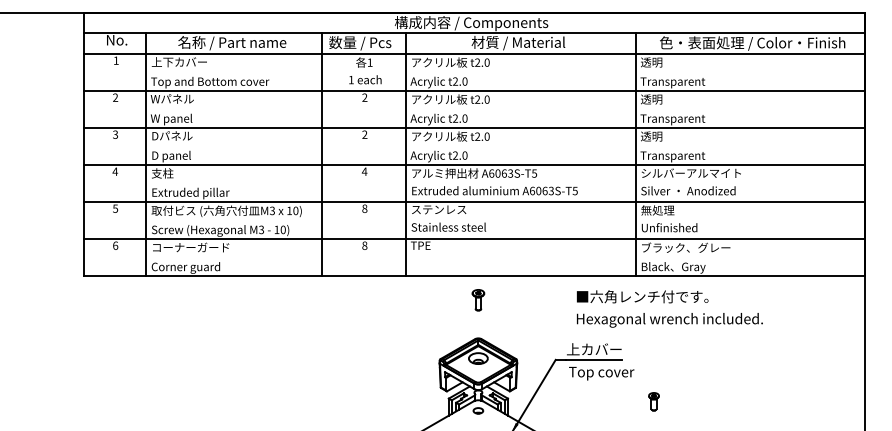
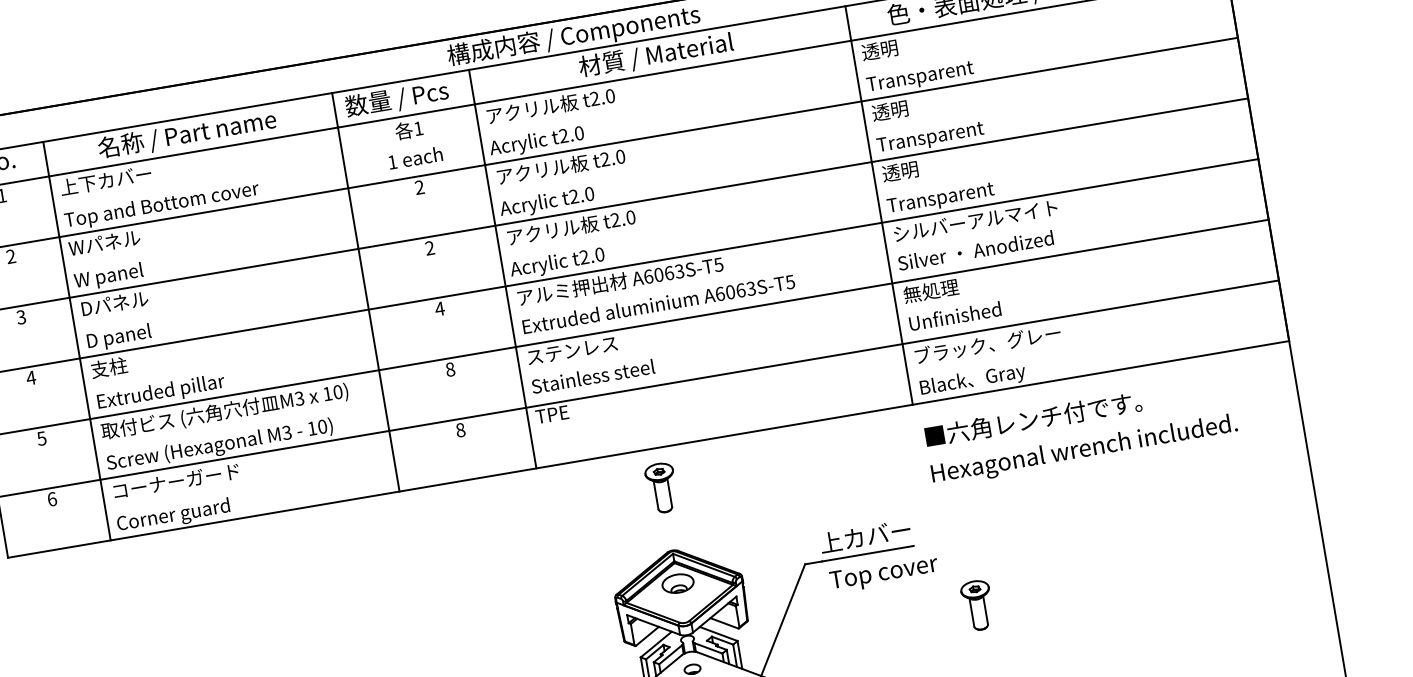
part: (478, 299) -> (661, 486), size x1.43
text: (669, 308) -> (1080, 431), moved
part: (653, 401) -> (976, 605), size x1.67

